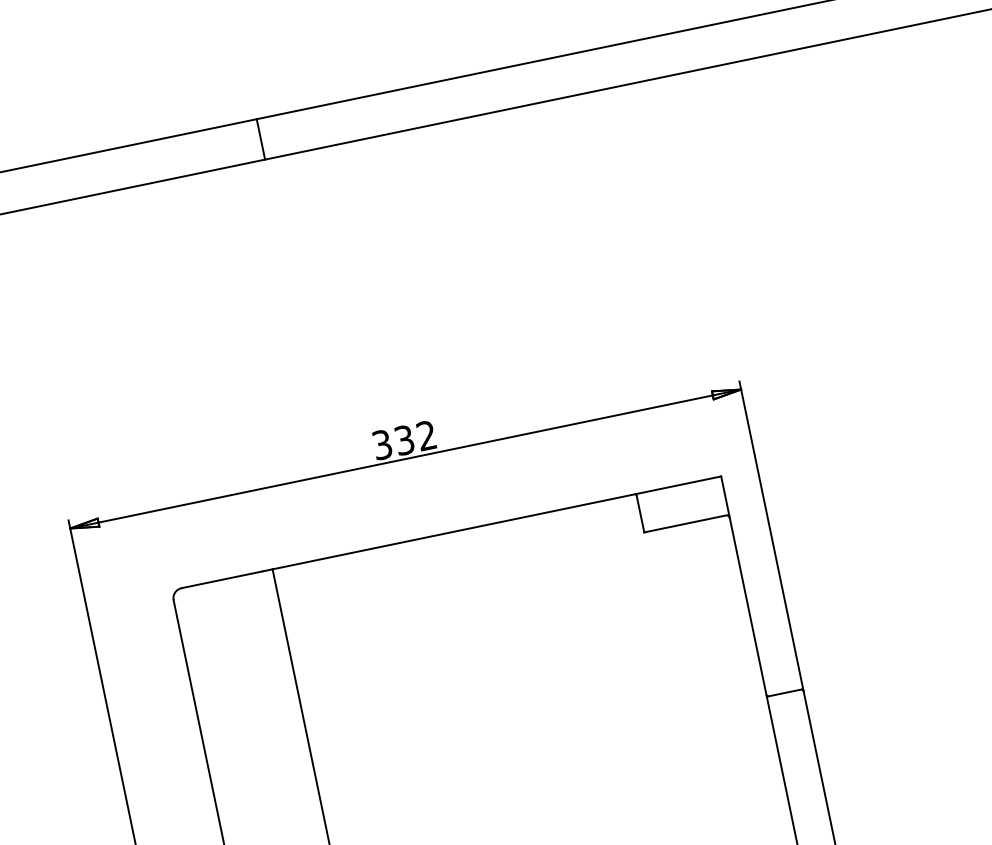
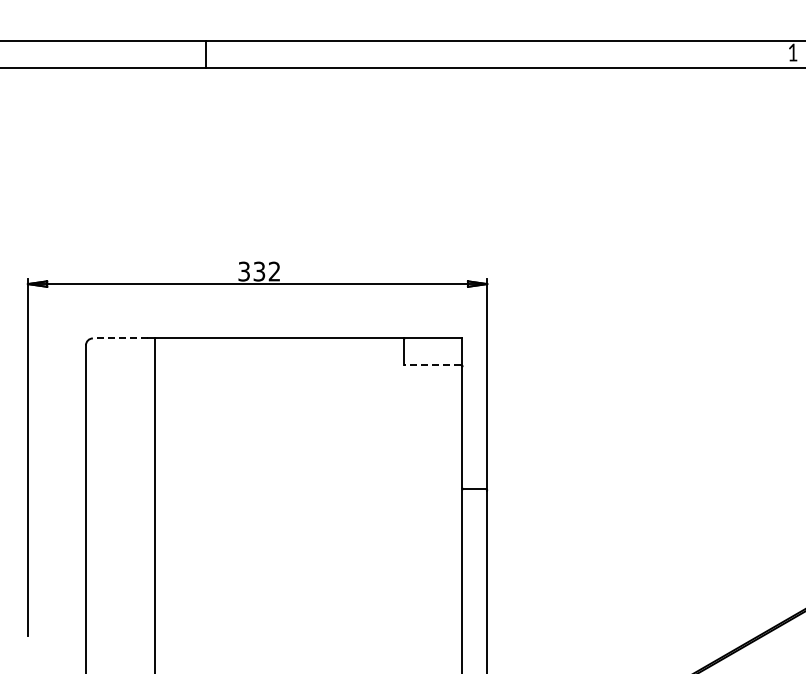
line: (685, 523) -> (432, 364), solid -> dashed
line: (221, 579) -> (120, 338), solid -> dashed

